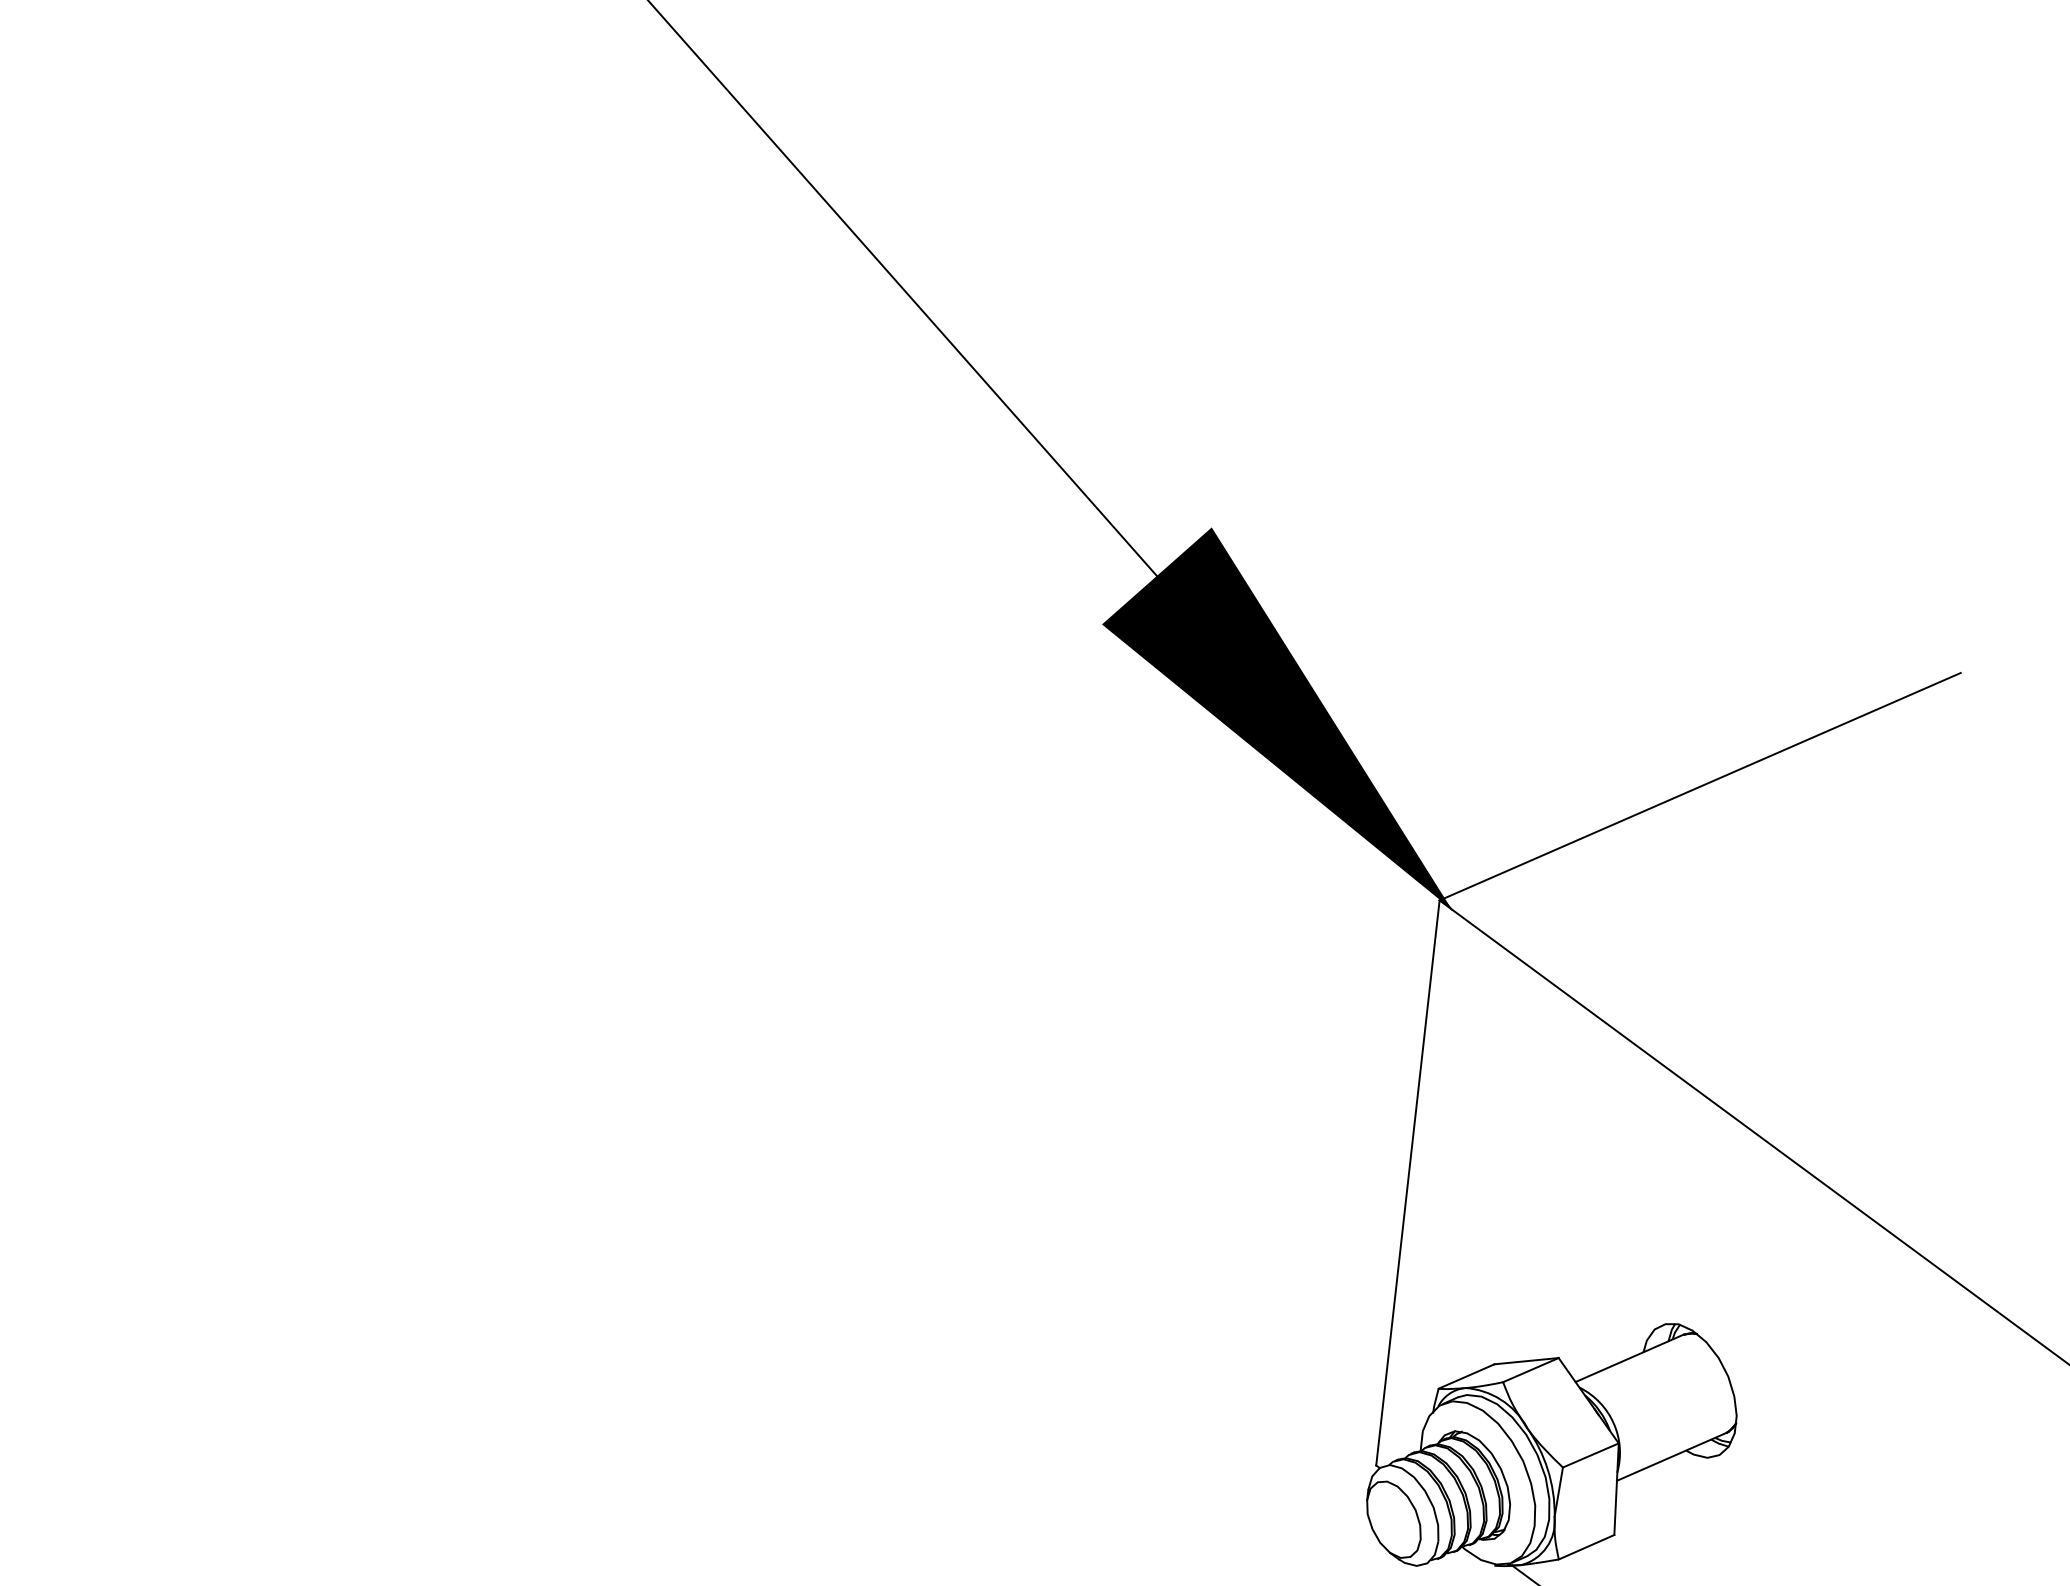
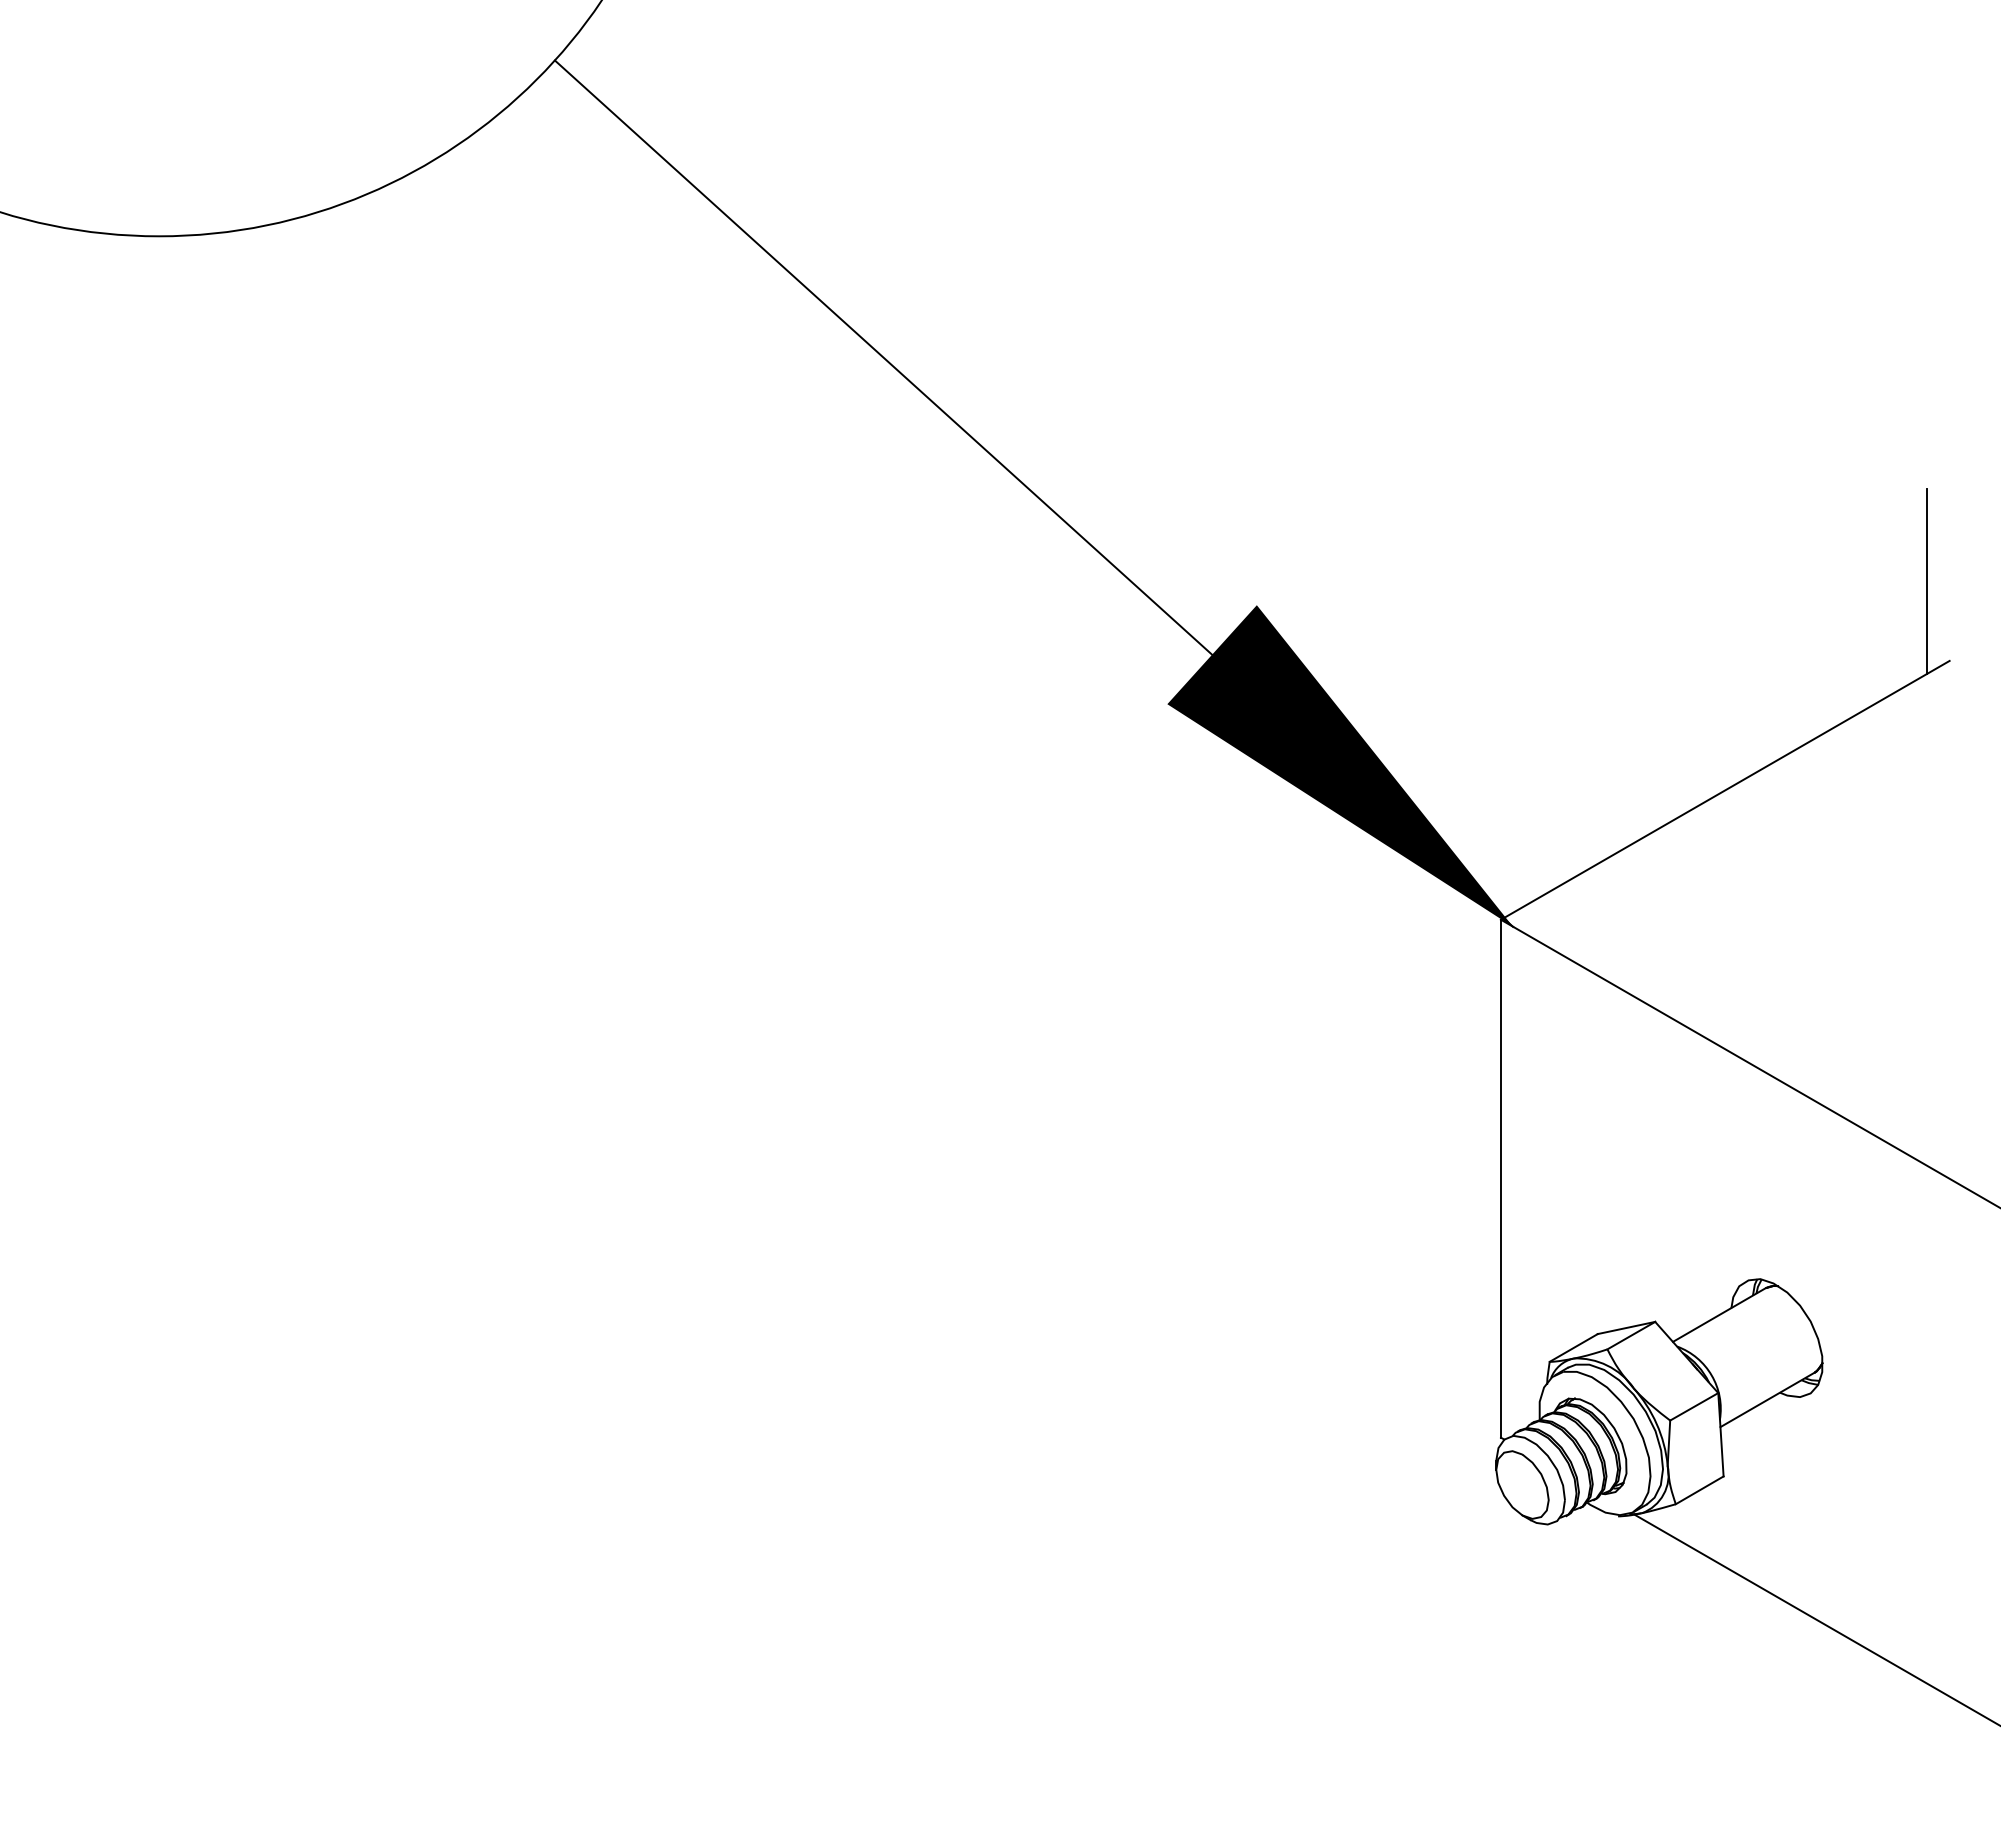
line: (1946, 583) -> (1927, 581), added

